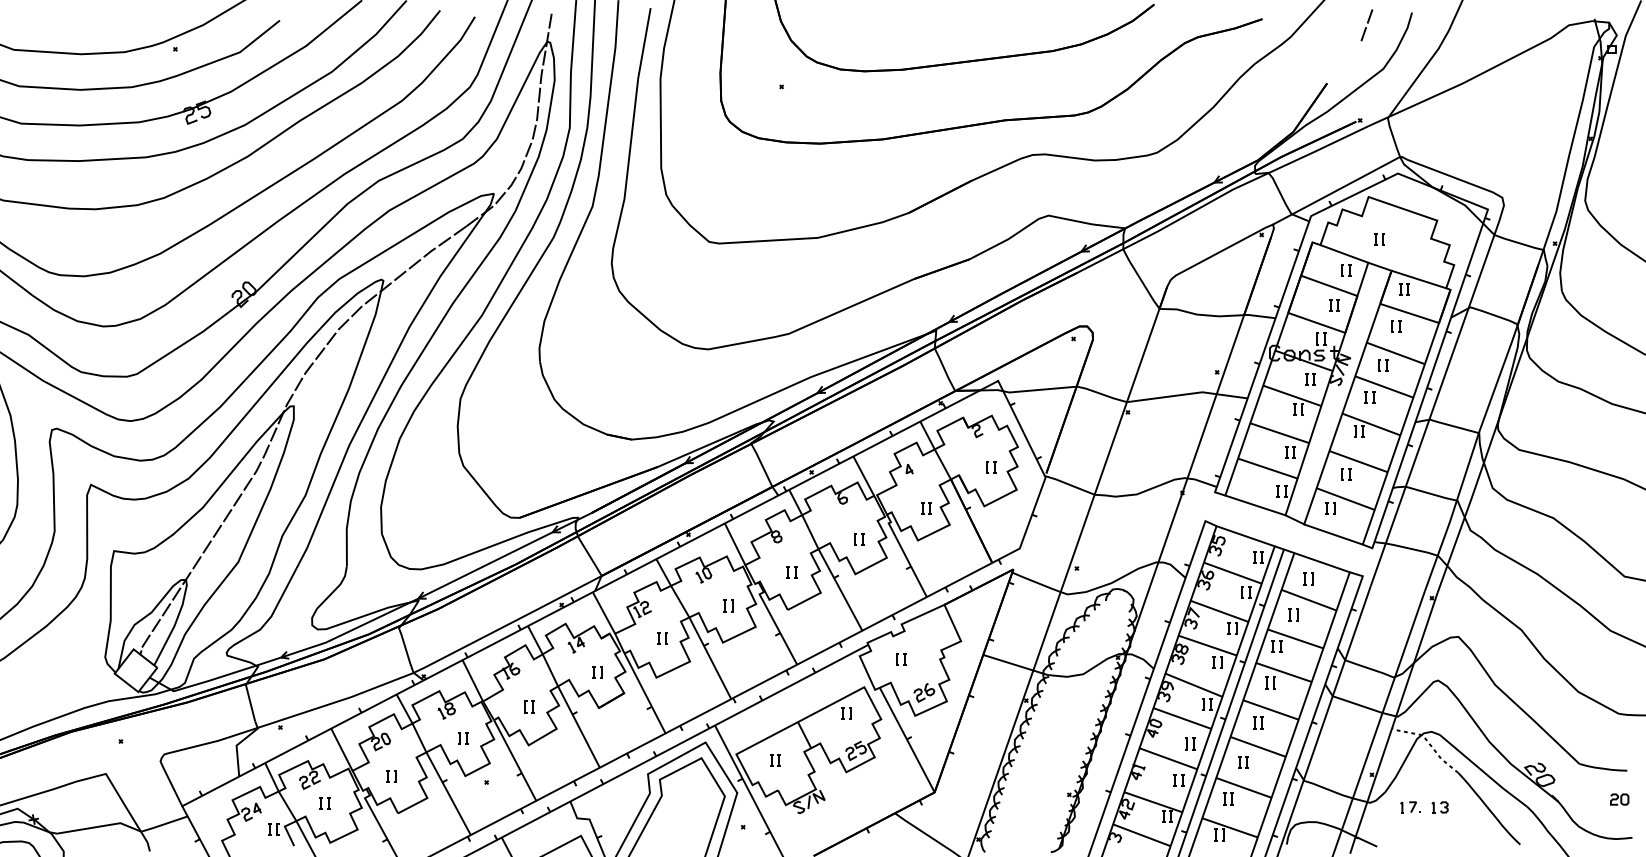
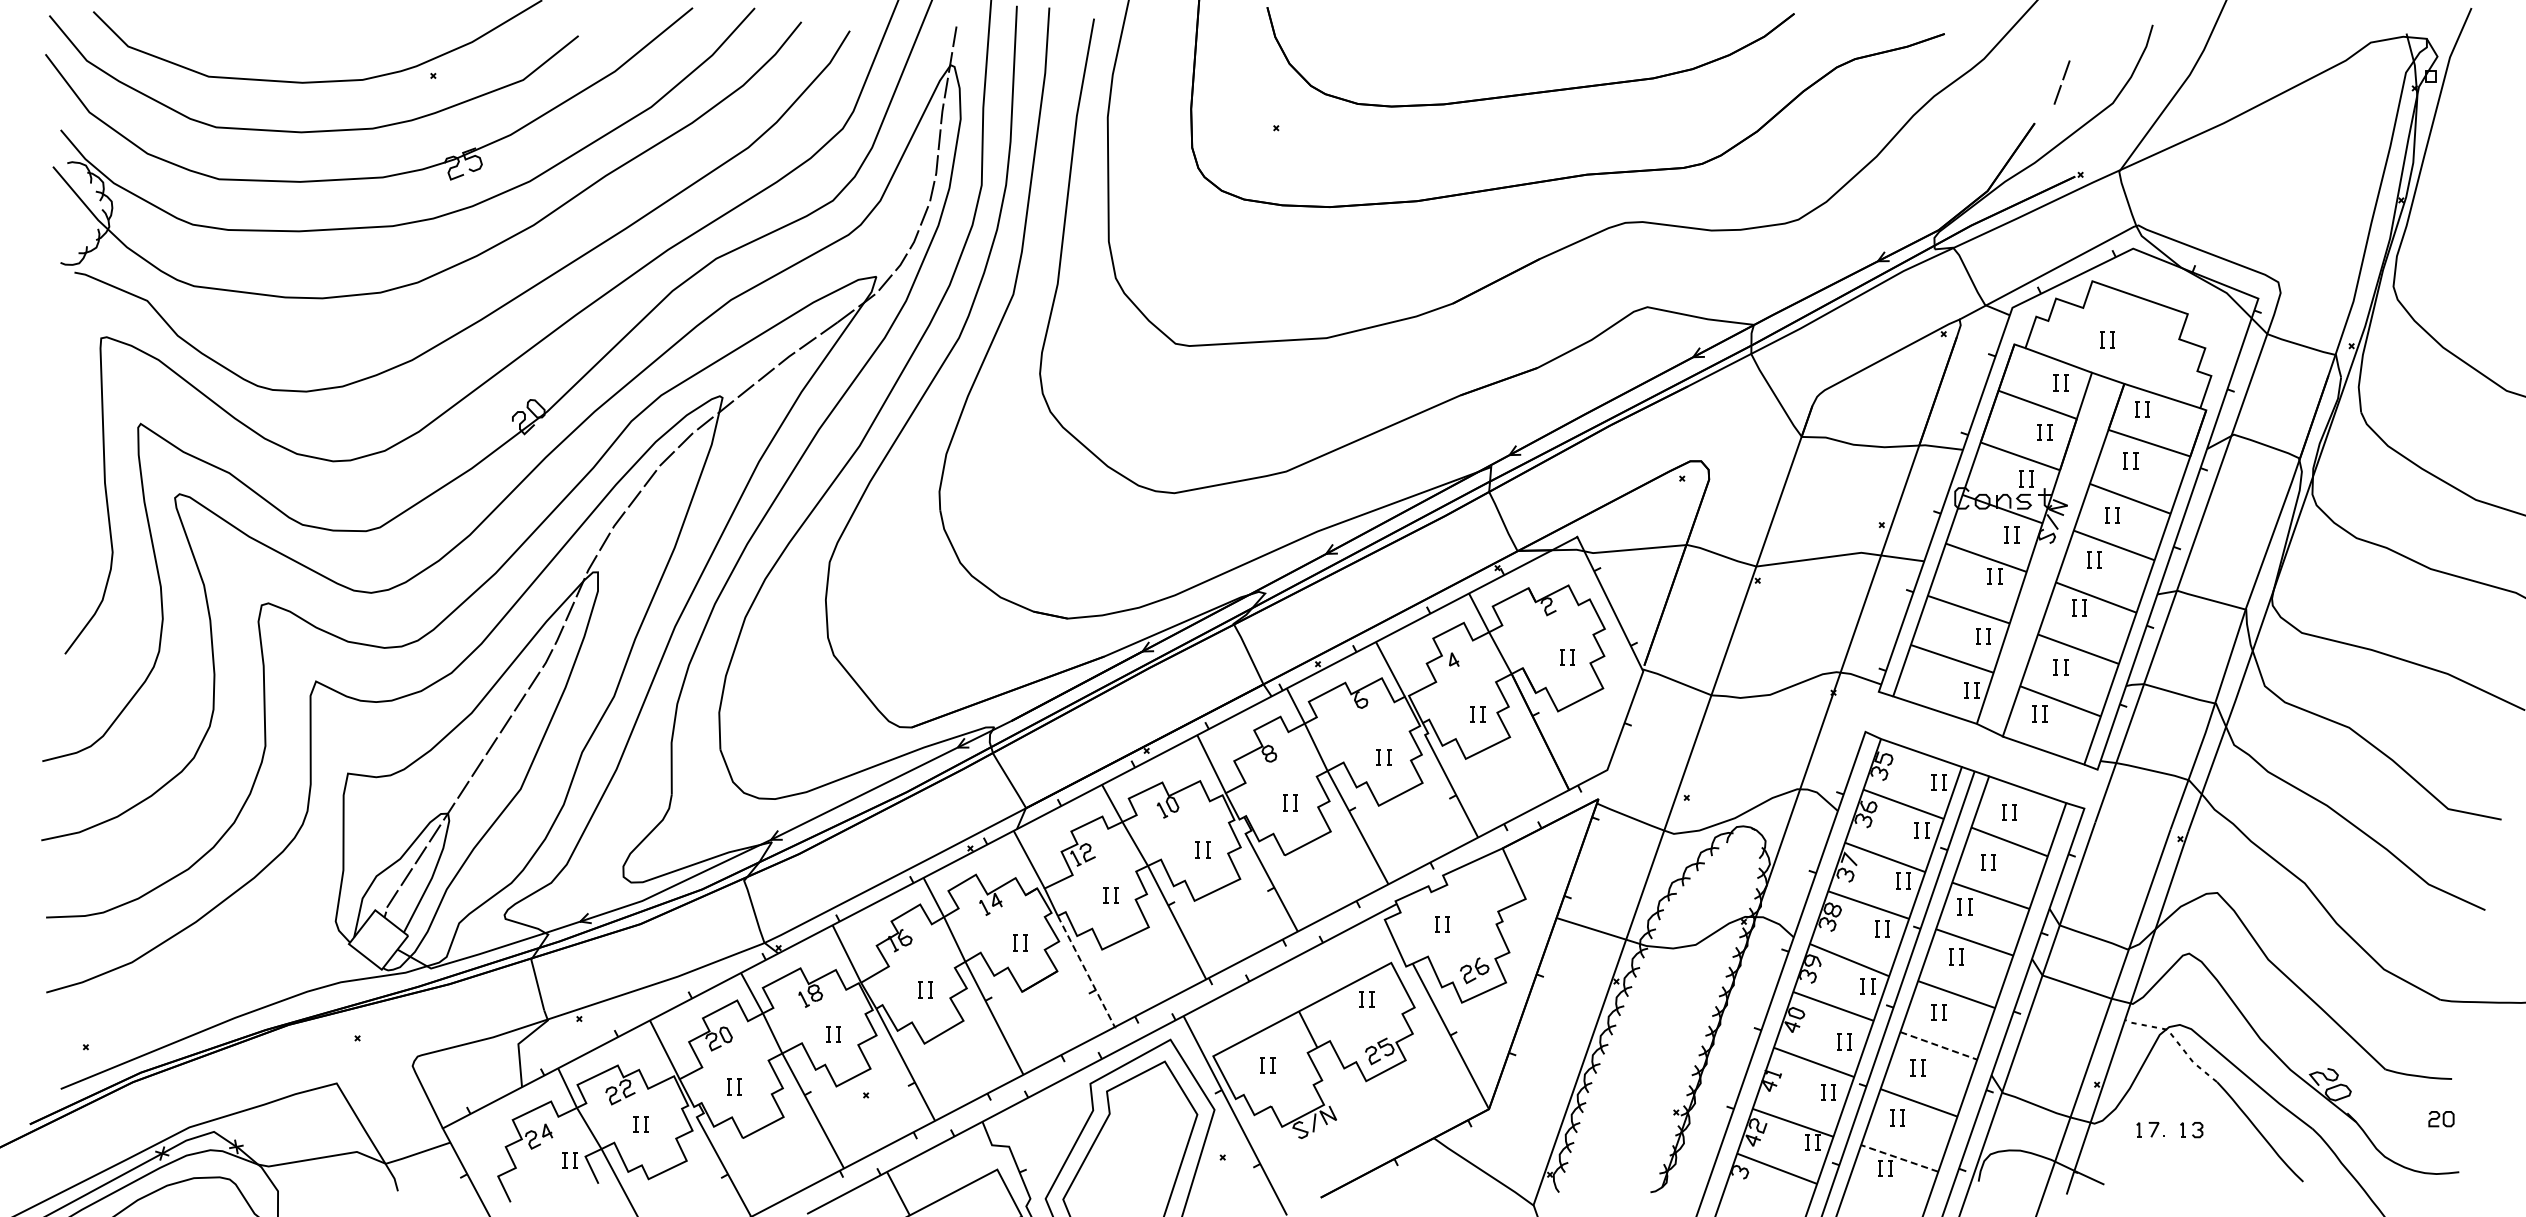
line: (1367, 23) -> (2063, 80), moved
line: (645, 694) -> (1086, 972), solid -> dashed
line: (1257, 746) -> (1937, 1045), solid -> dashed
line: (1229, 827) -> (1898, 1158), solid -> dashed

